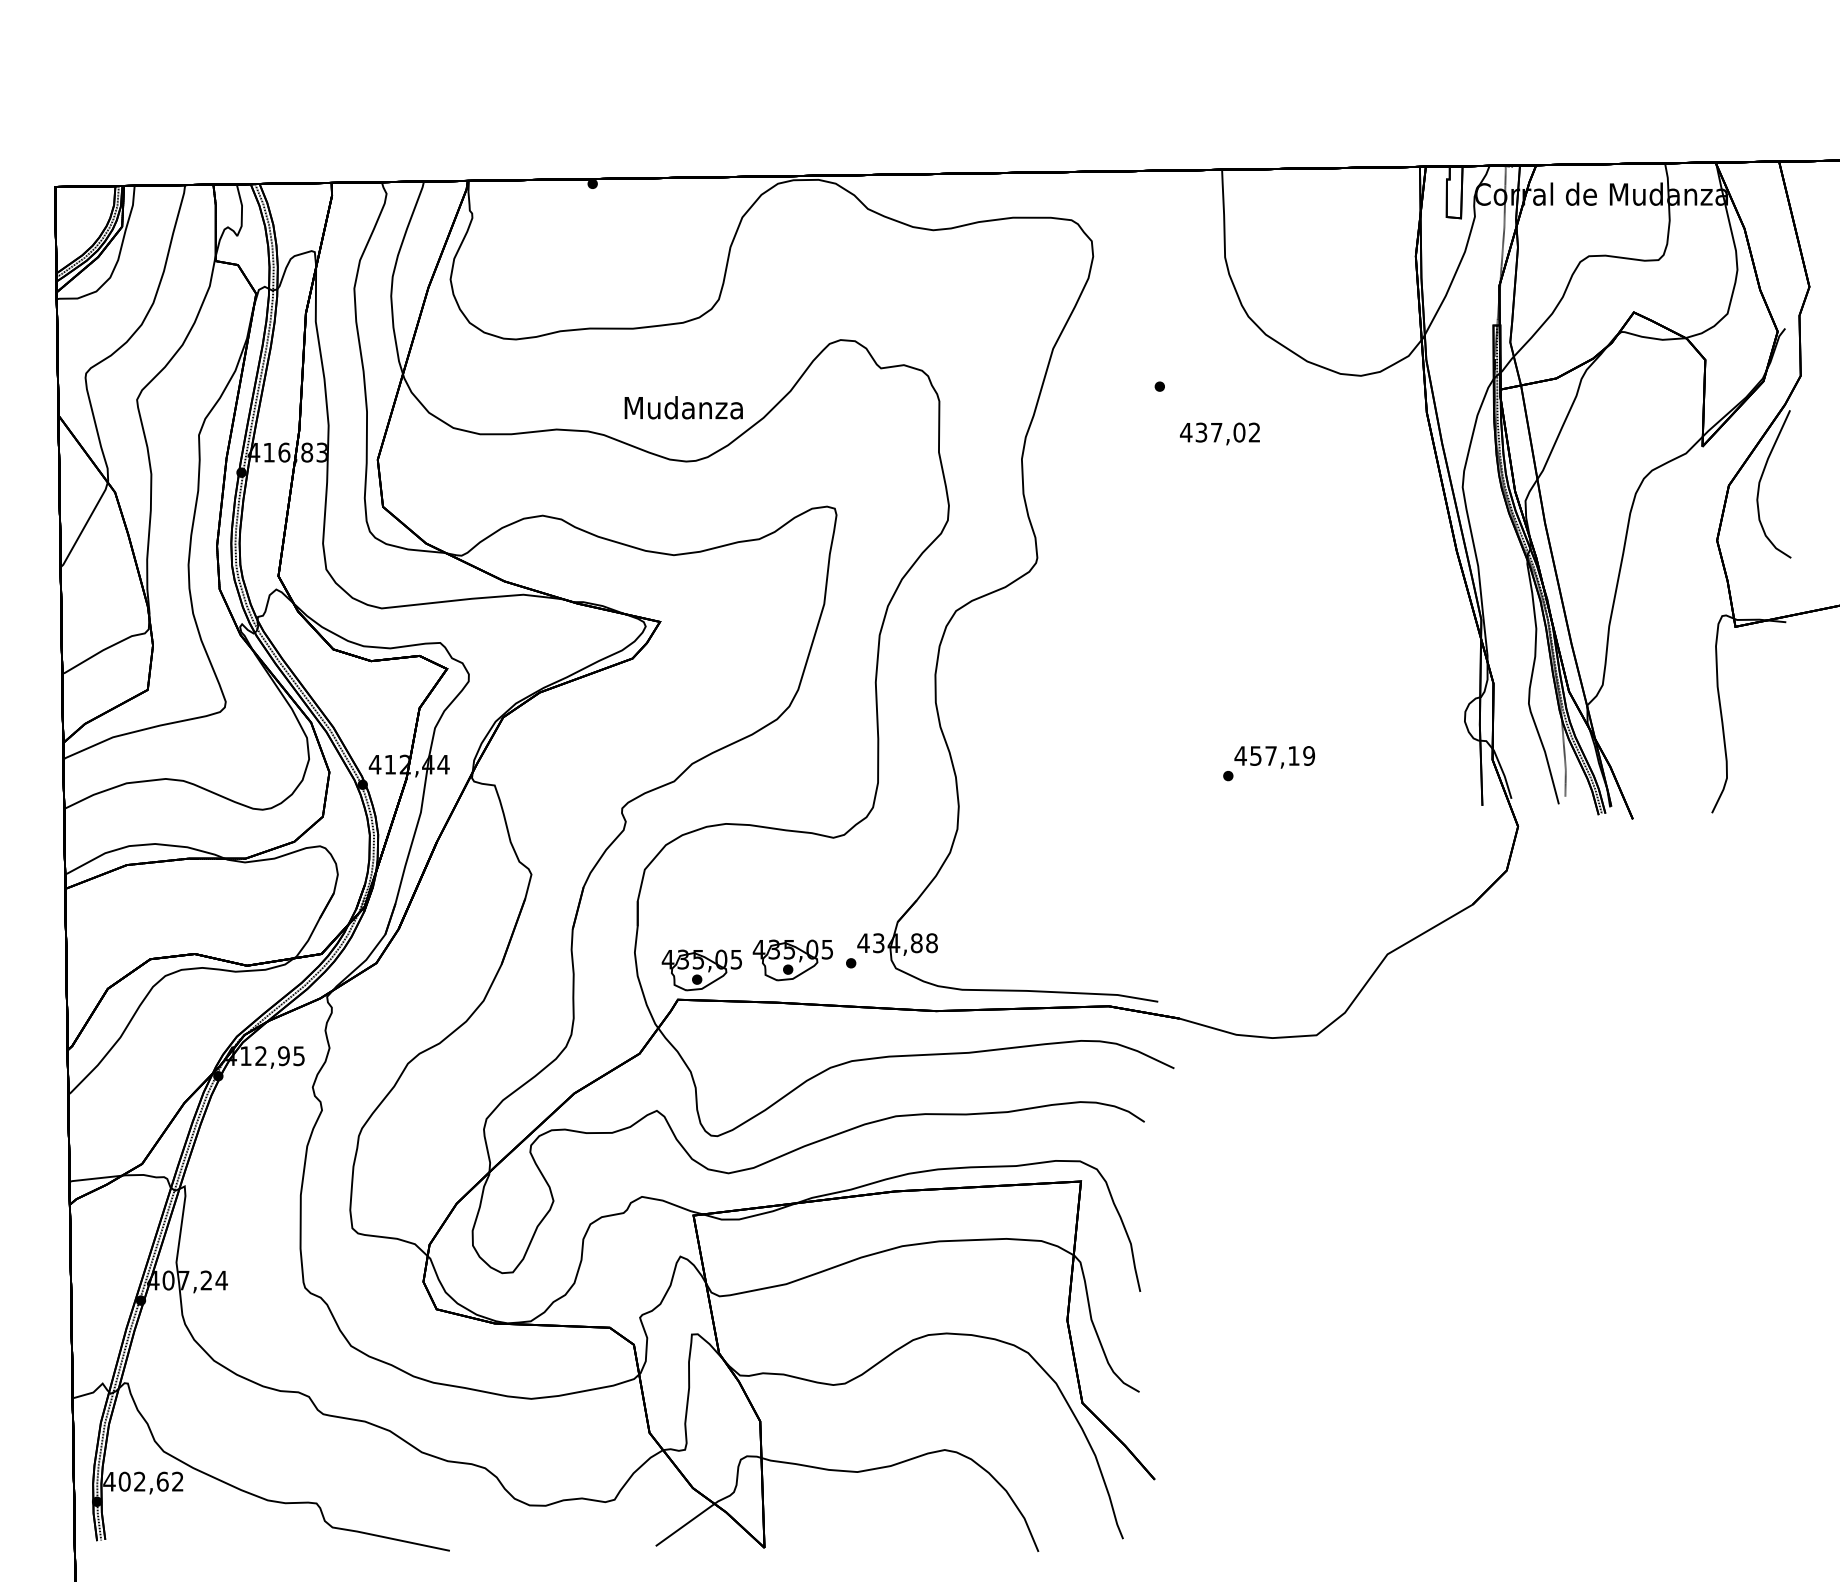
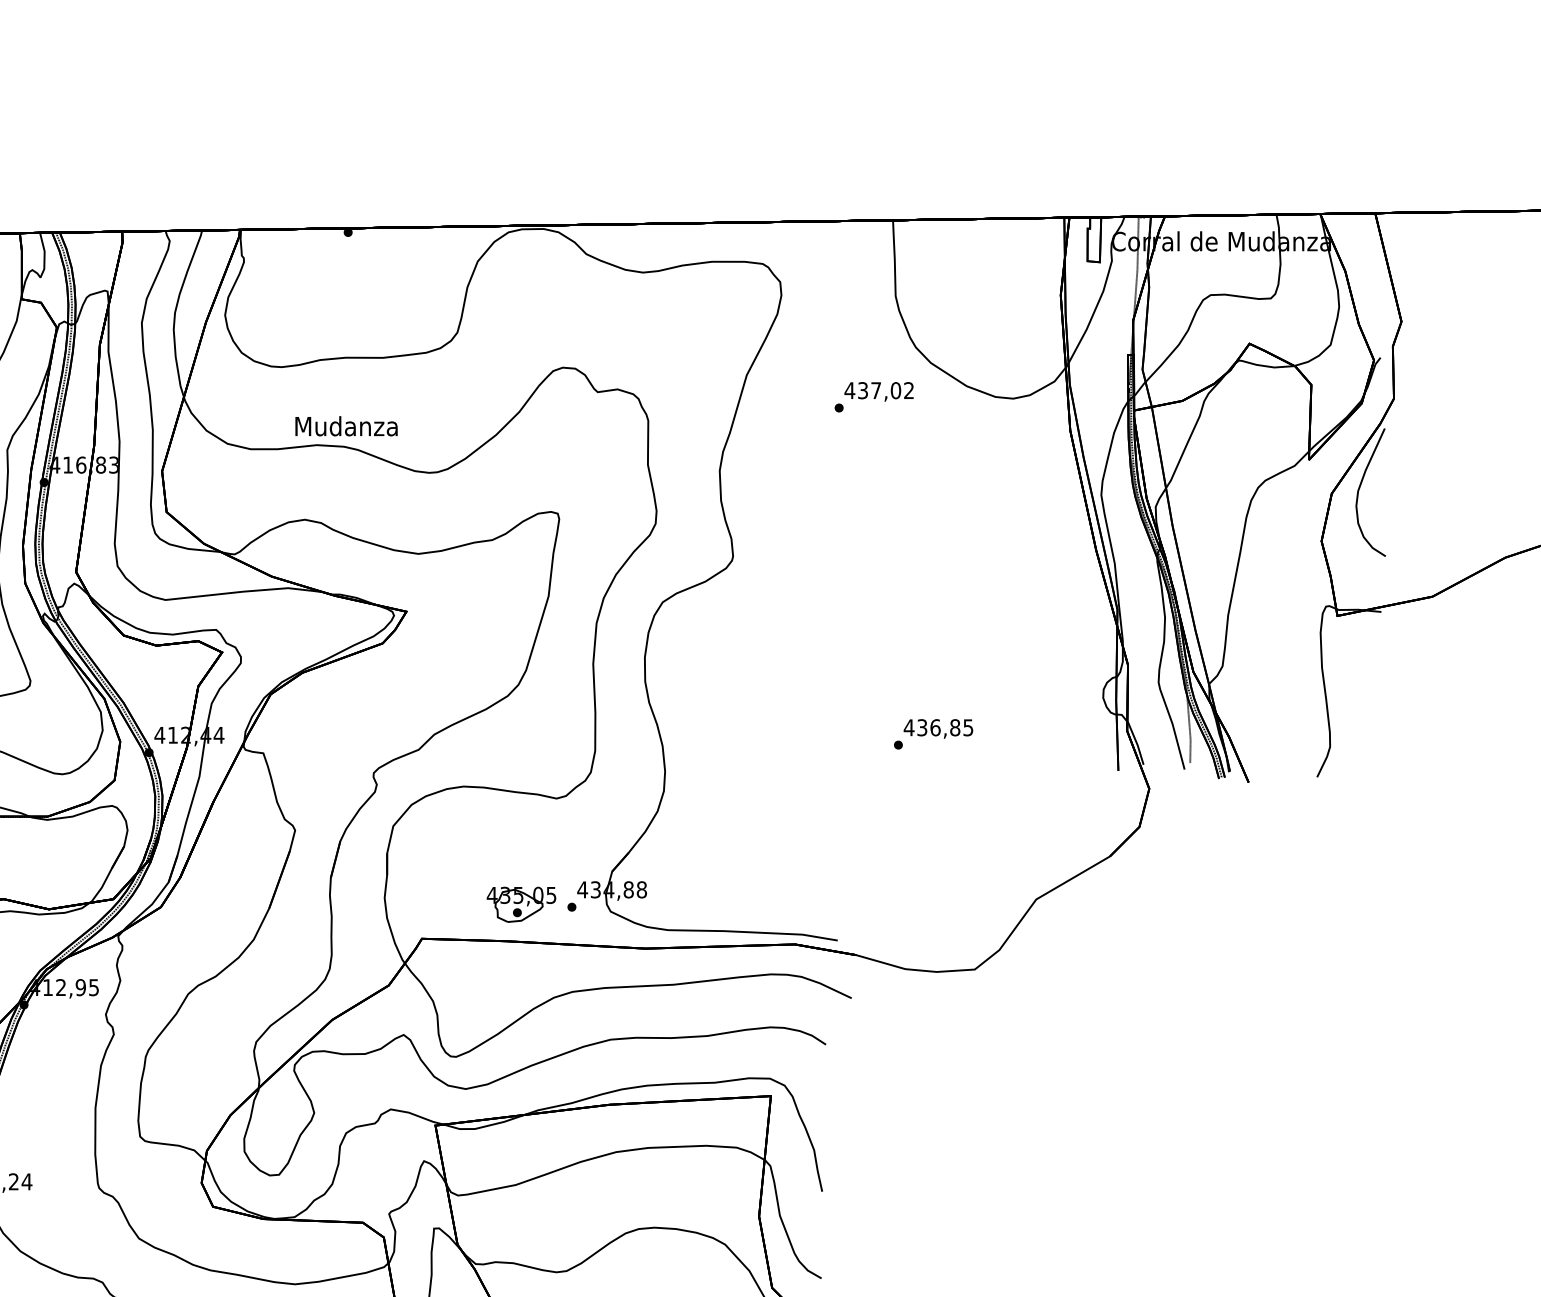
text: (683, 407) -> (346, 426), moved
text: (1219, 433) -> (878, 391), moved
text: (1282, 755) -> (945, 727), 457,19 -> 436,85
part: (701, 970) -> (442, 913), removed

